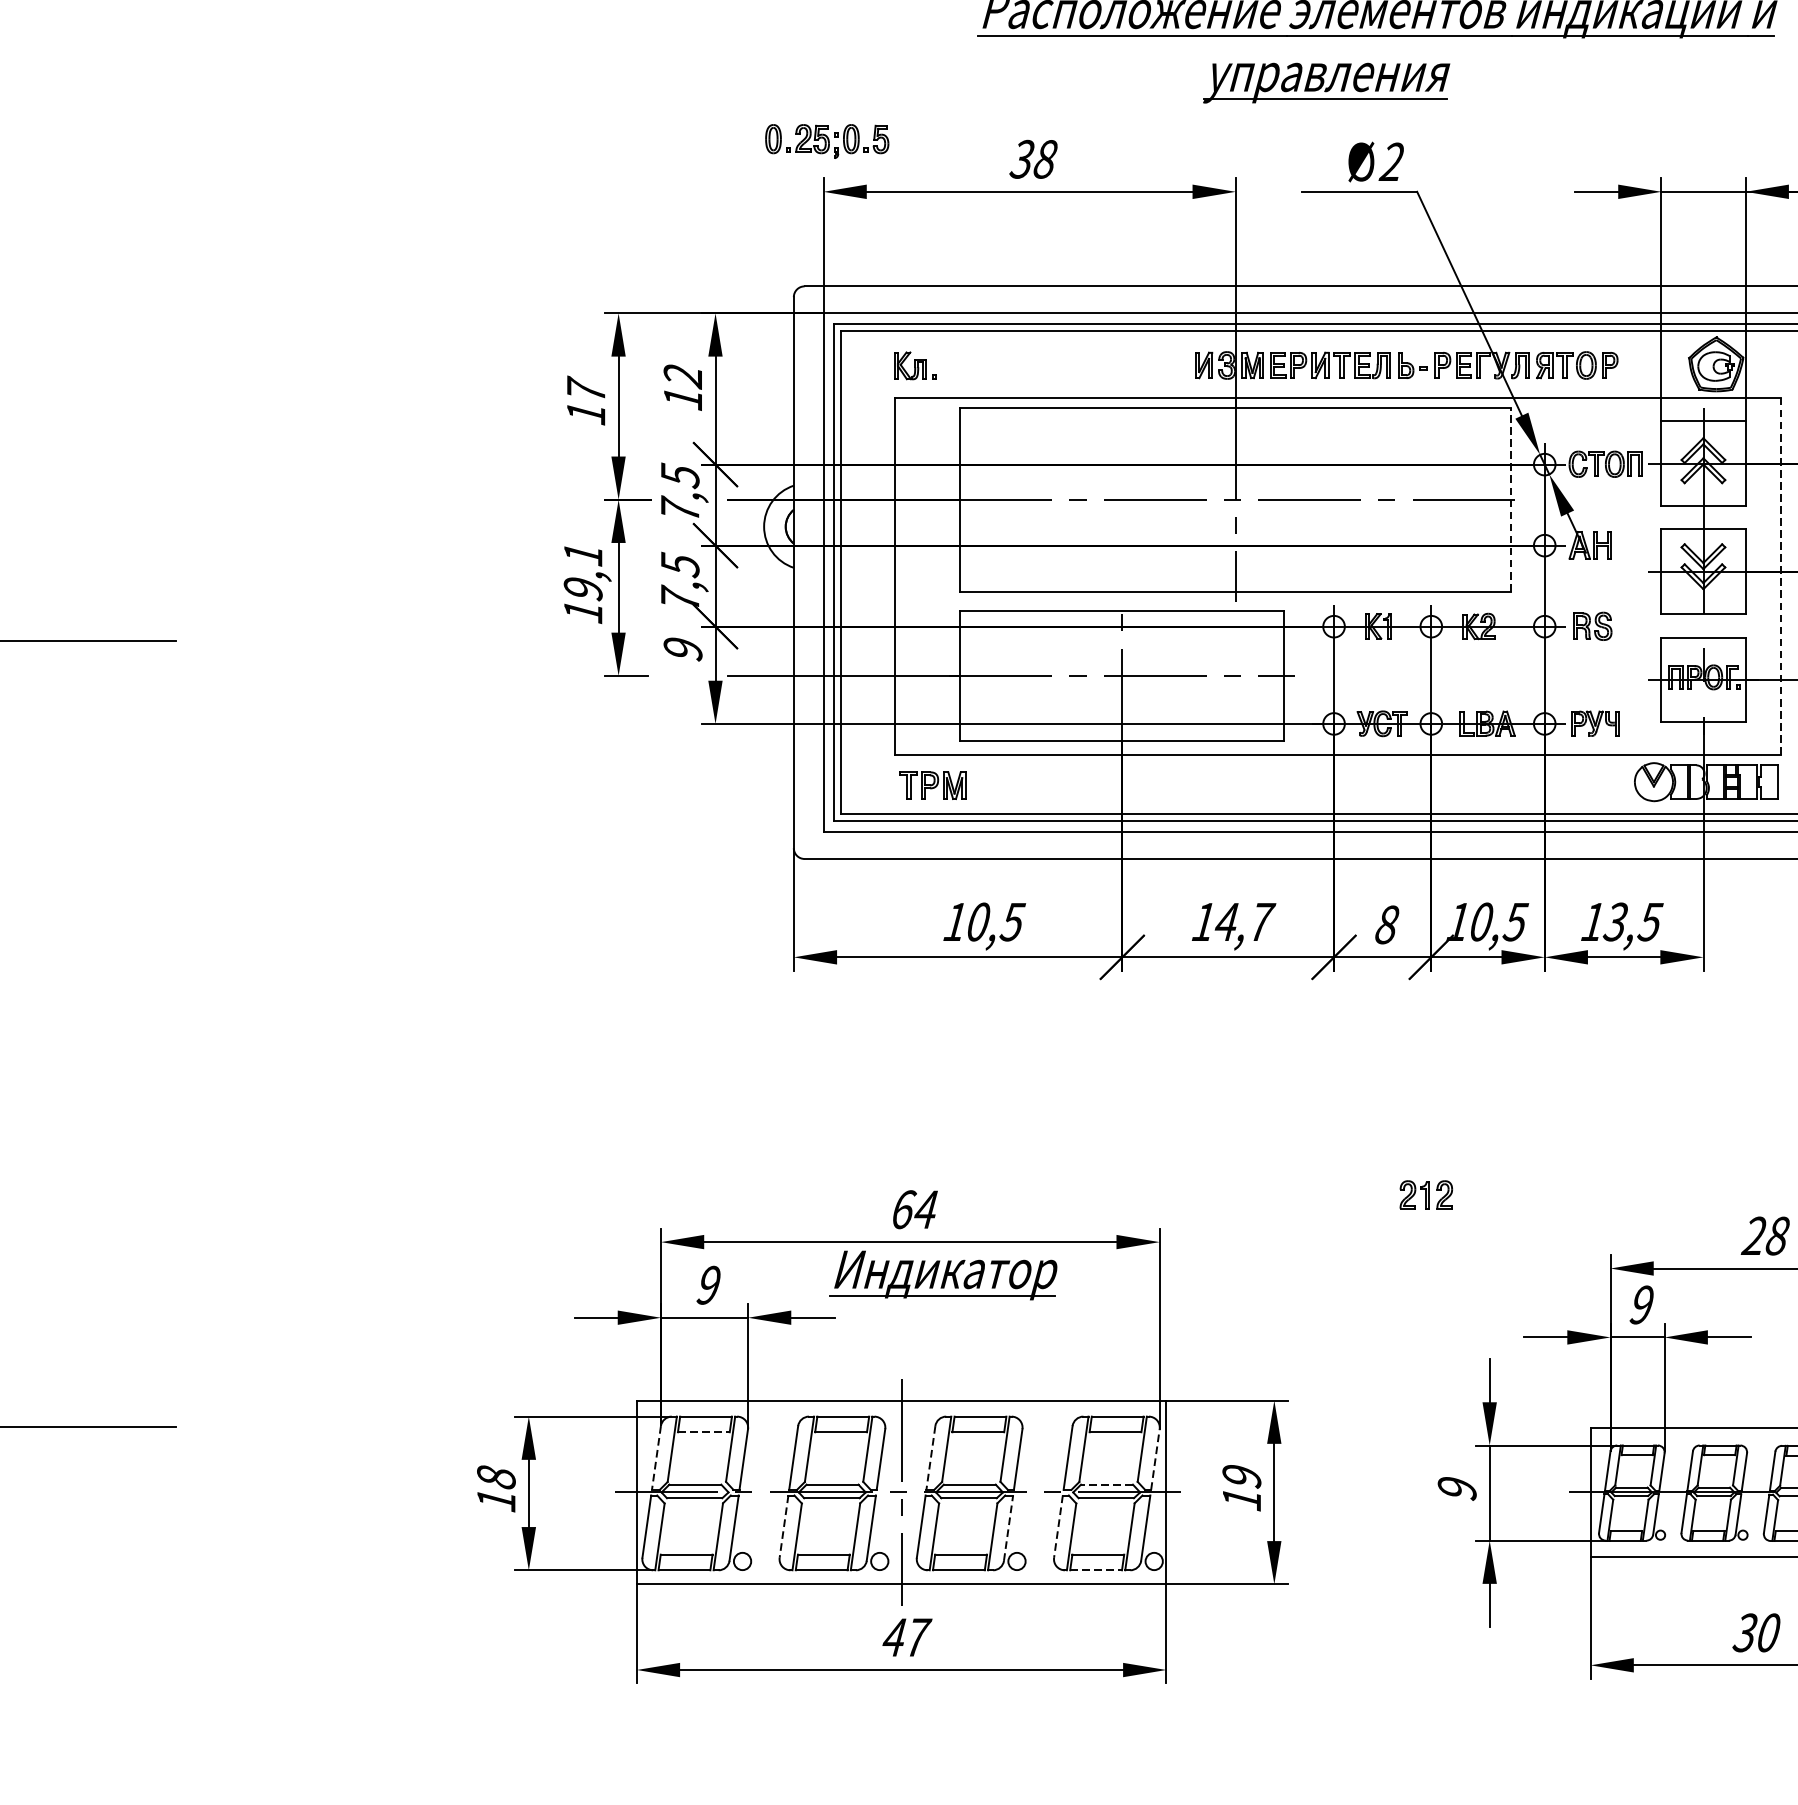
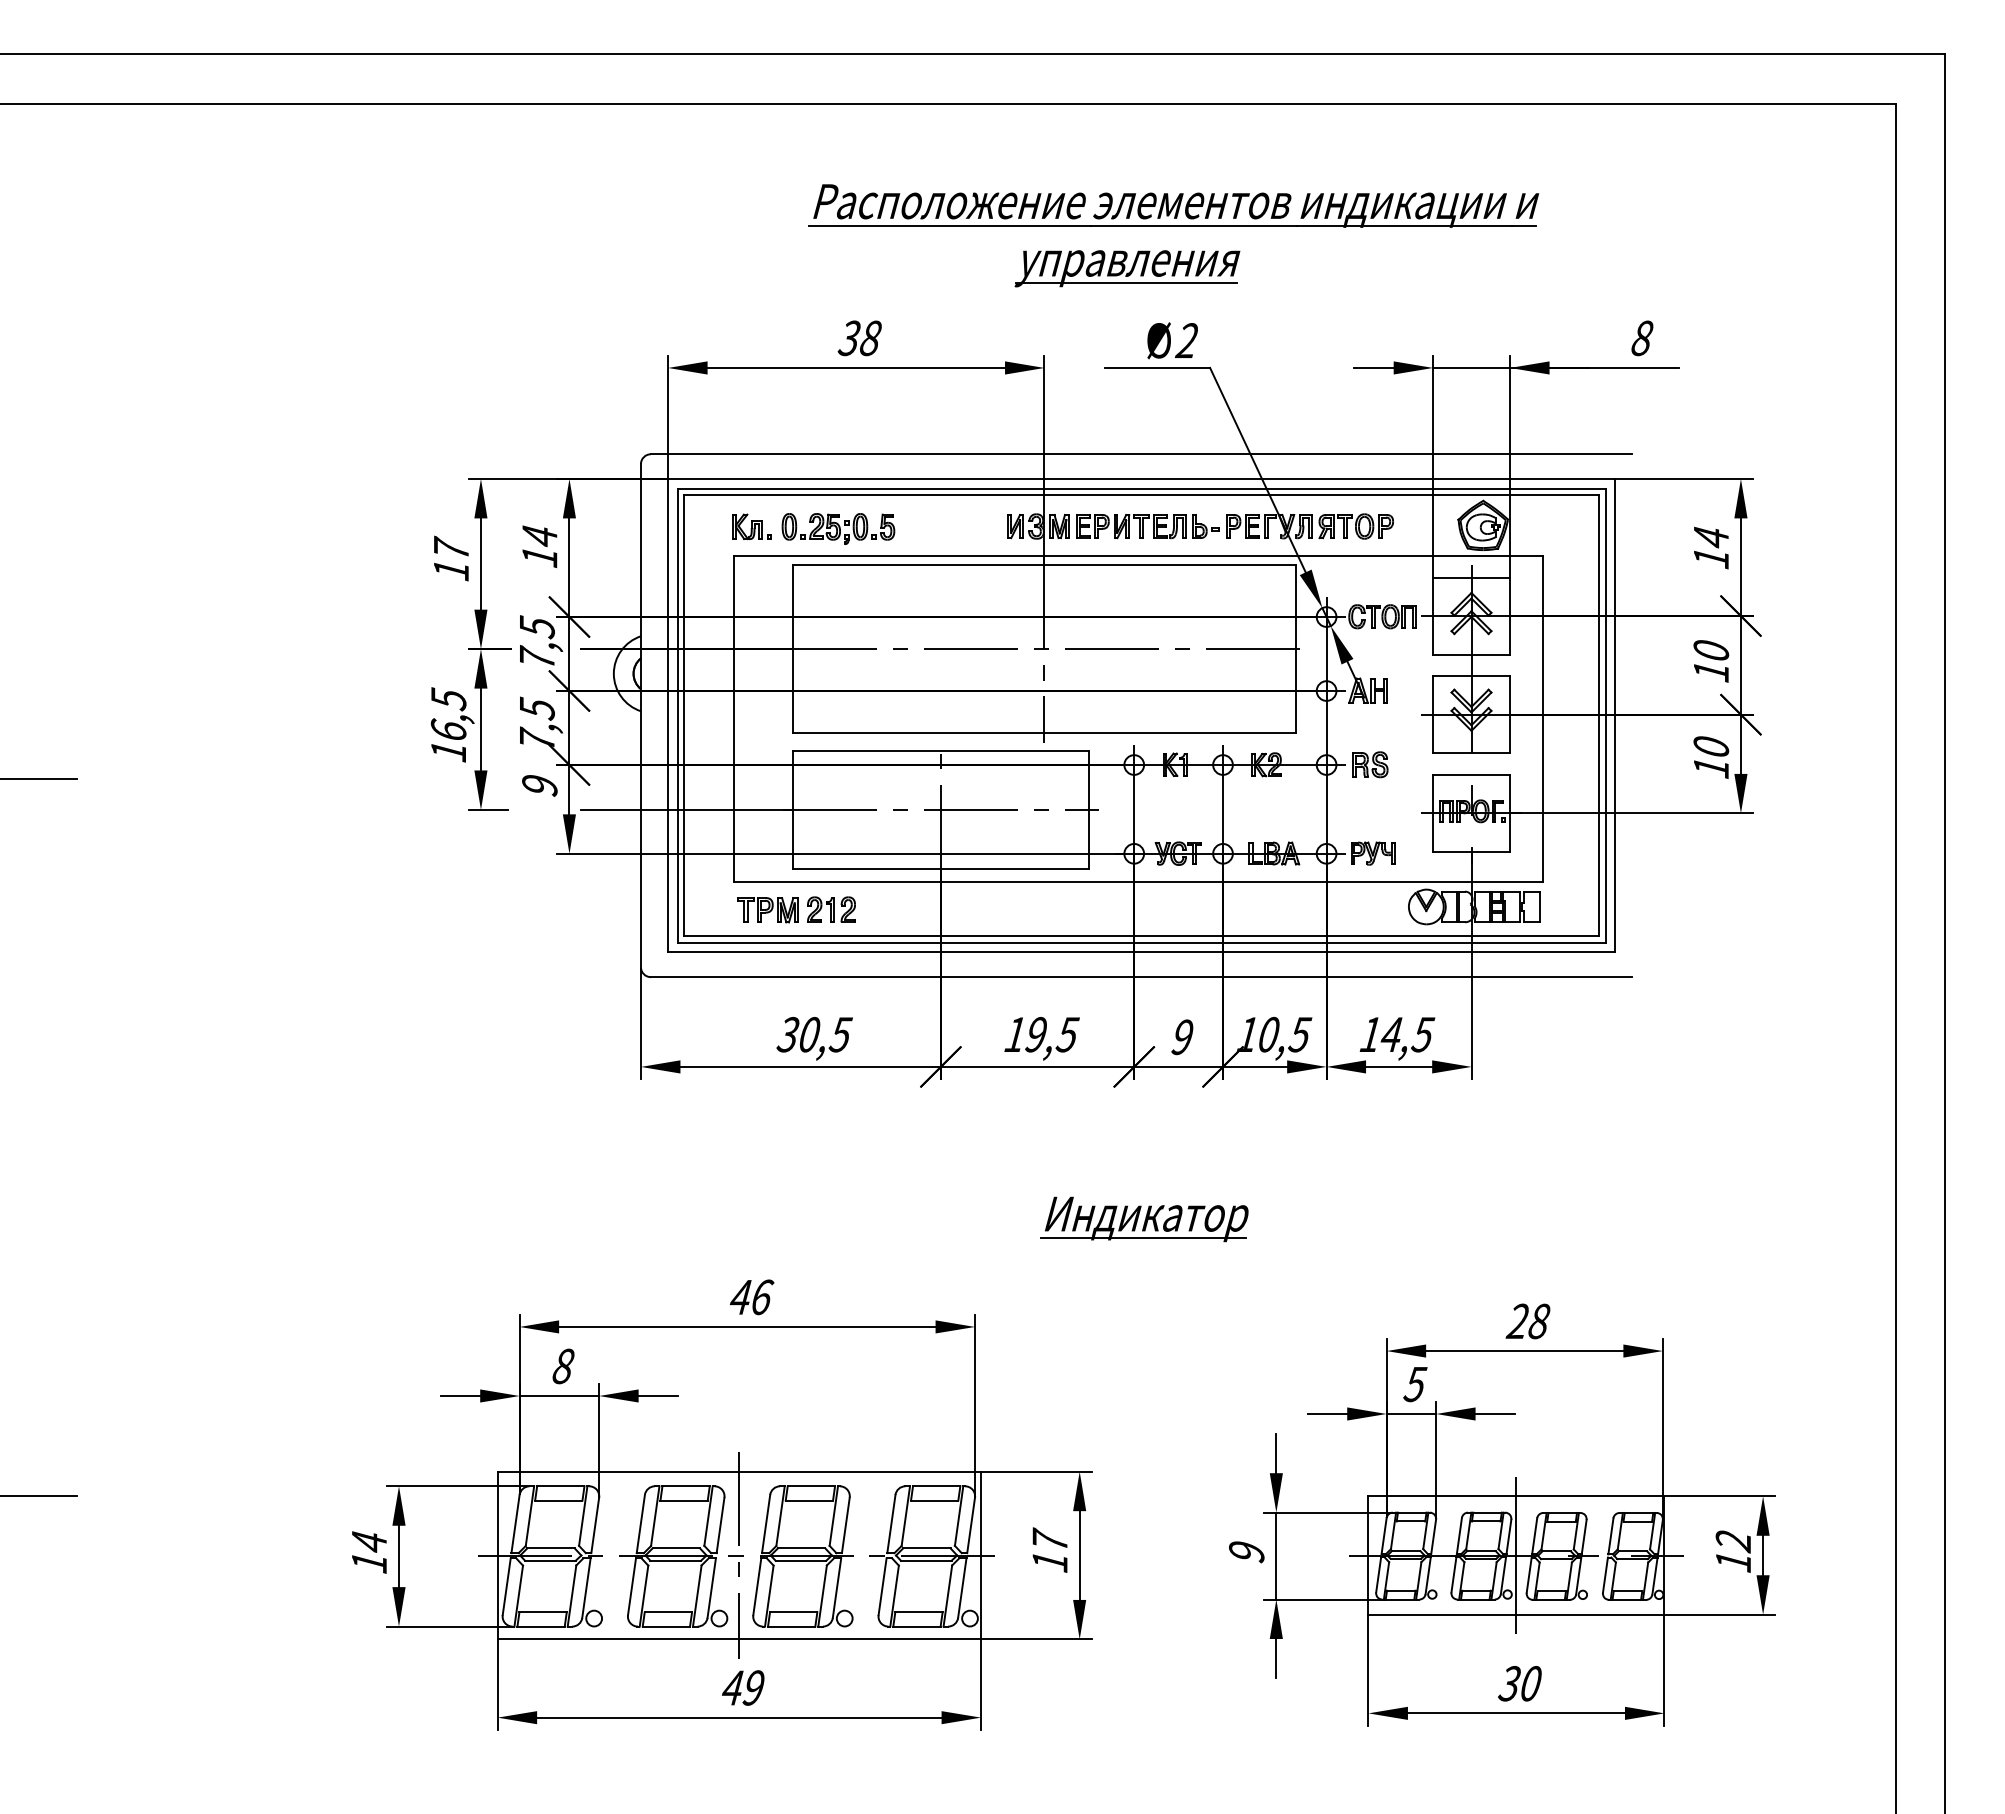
part: (827, 140) -> (838, 528), moved
text: (682, 376) -> (539, 536), 12 -> 14
line: (1511, 500) -> (1296, 649), dashed -> solid
text: (583, 571) -> (448, 714), 19,1 -> 16,5
line: (1781, 576) -> (1542, 719), dashed -> solid
text: (954, 921) -> (787, 1034), 10,5 -> 30,5
text: (1245, 921) -> (1053, 1034), 14,7 -> 19,5
text: (1614, 921) -> (1390, 1034), 13,5 -> 14,5
text: (1386, 925) -> (1182, 1037), 8 -> 9
part: (1426, 1194) -> (831, 909), moved
text: (914, 1209) -> (751, 1297), 64 -> 46
part: (943, 1275) -> (1144, 1219), moved
text: (708, 1285) -> (563, 1366), 9 -> 8
text: (1642, 1305) -> (1415, 1384), 9 -> 5
line: (703, 1432) -> (558, 1500), dashed -> solid
line: (656, 1458) -> (515, 1524), dashed -> solid
line: (931, 1458) -> (766, 1524), dashed -> solid
line: (1155, 1459) -> (971, 1525), dashed -> solid
text: (1241, 1474) -> (1049, 1539), 19 -> 17
text: (496, 1477) -> (369, 1541), 18 -> 14
line: (1106, 1484) -> (926, 1548), dashed -> solid
line: (1752, 1492) -> (1516, 1555), added
line: (784, 1526) -> (632, 1586), dashed -> solid
line: (1058, 1526) -> (882, 1586), dashed -> solid
line: (1009, 1527) -> (837, 1587), dashed -> solid
line: (1095, 1570) -> (916, 1626), dashed -> solid
text: (918, 1636) -> (754, 1687), 47 -> 49

